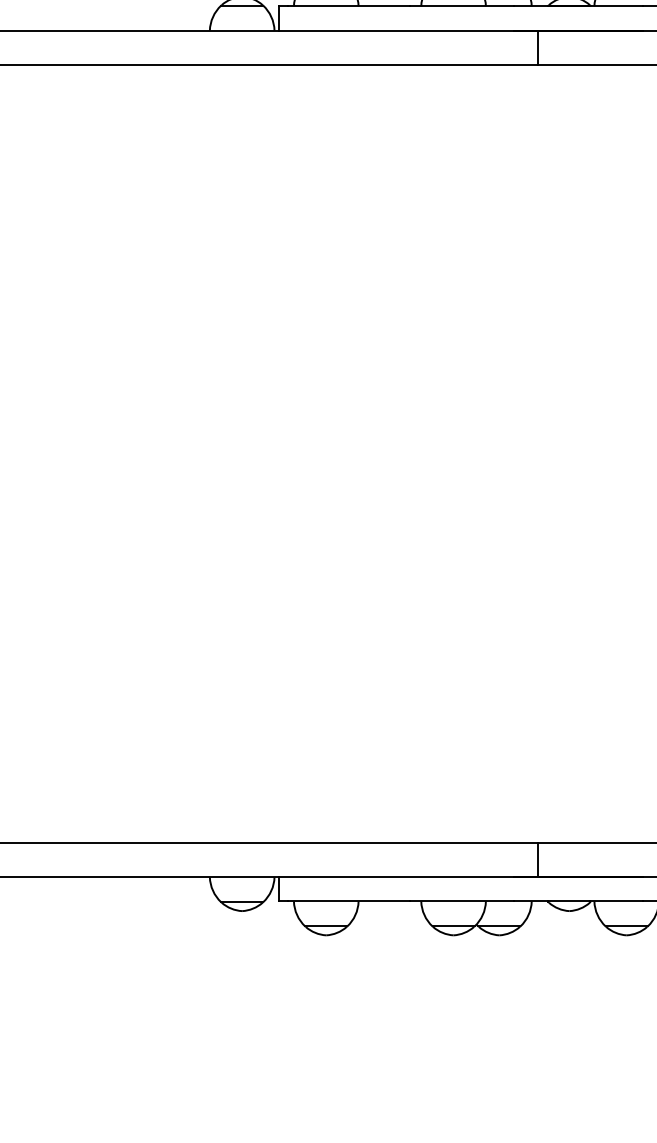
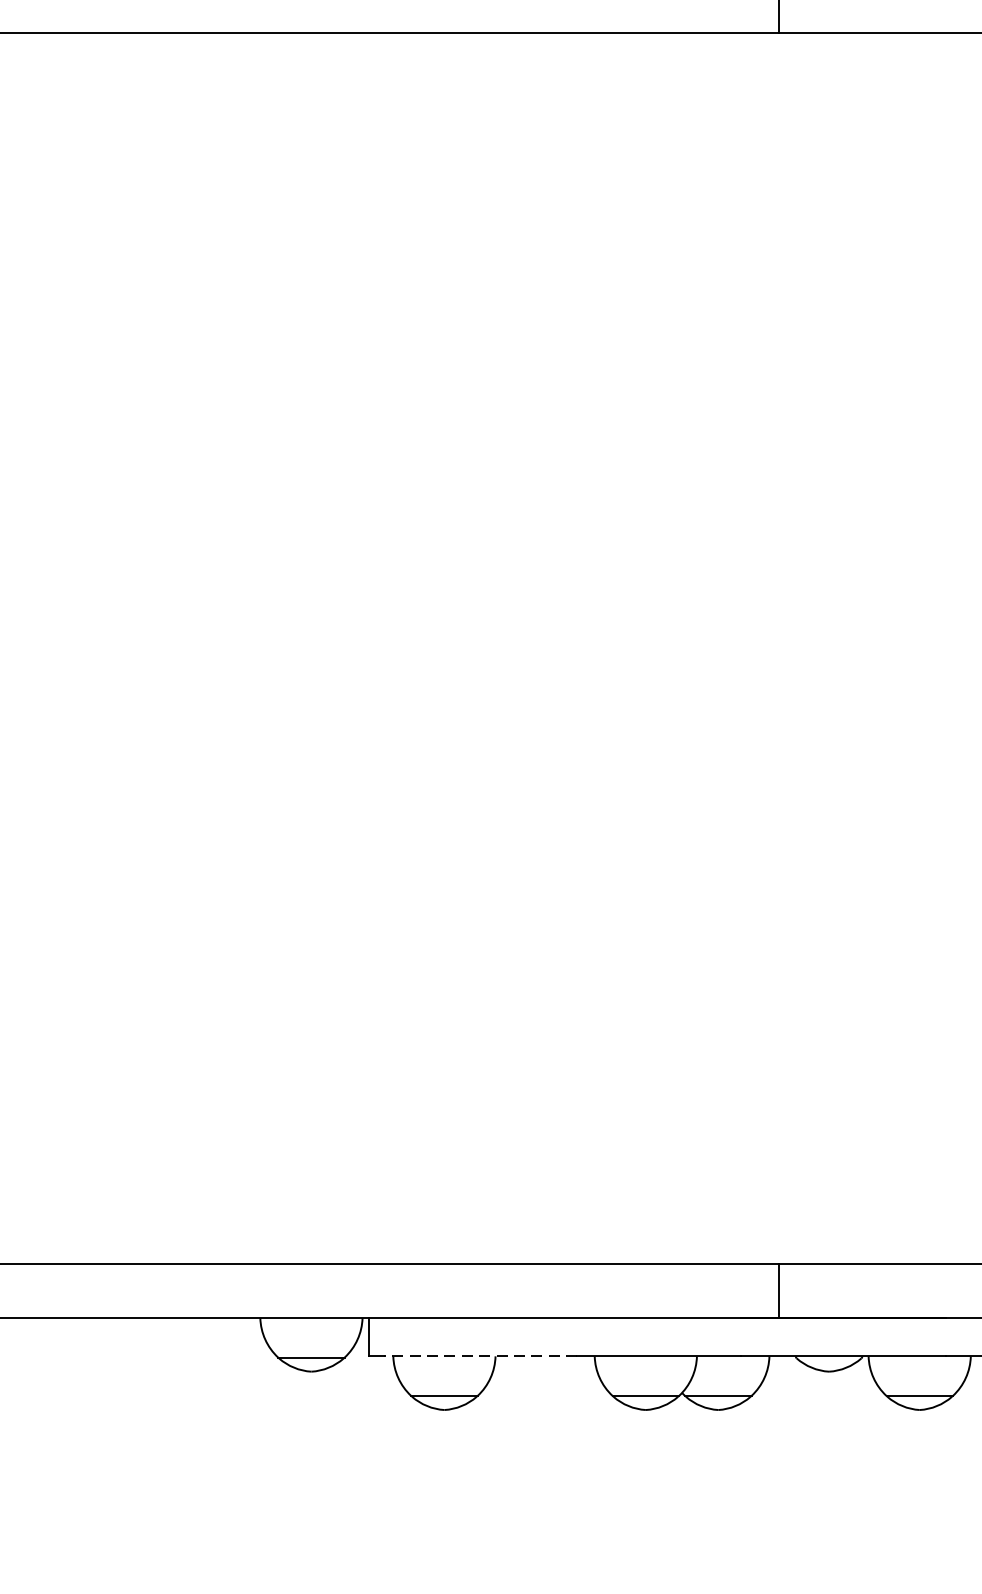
line: (348, 901) -> (479, 1356), solid -> dashed

